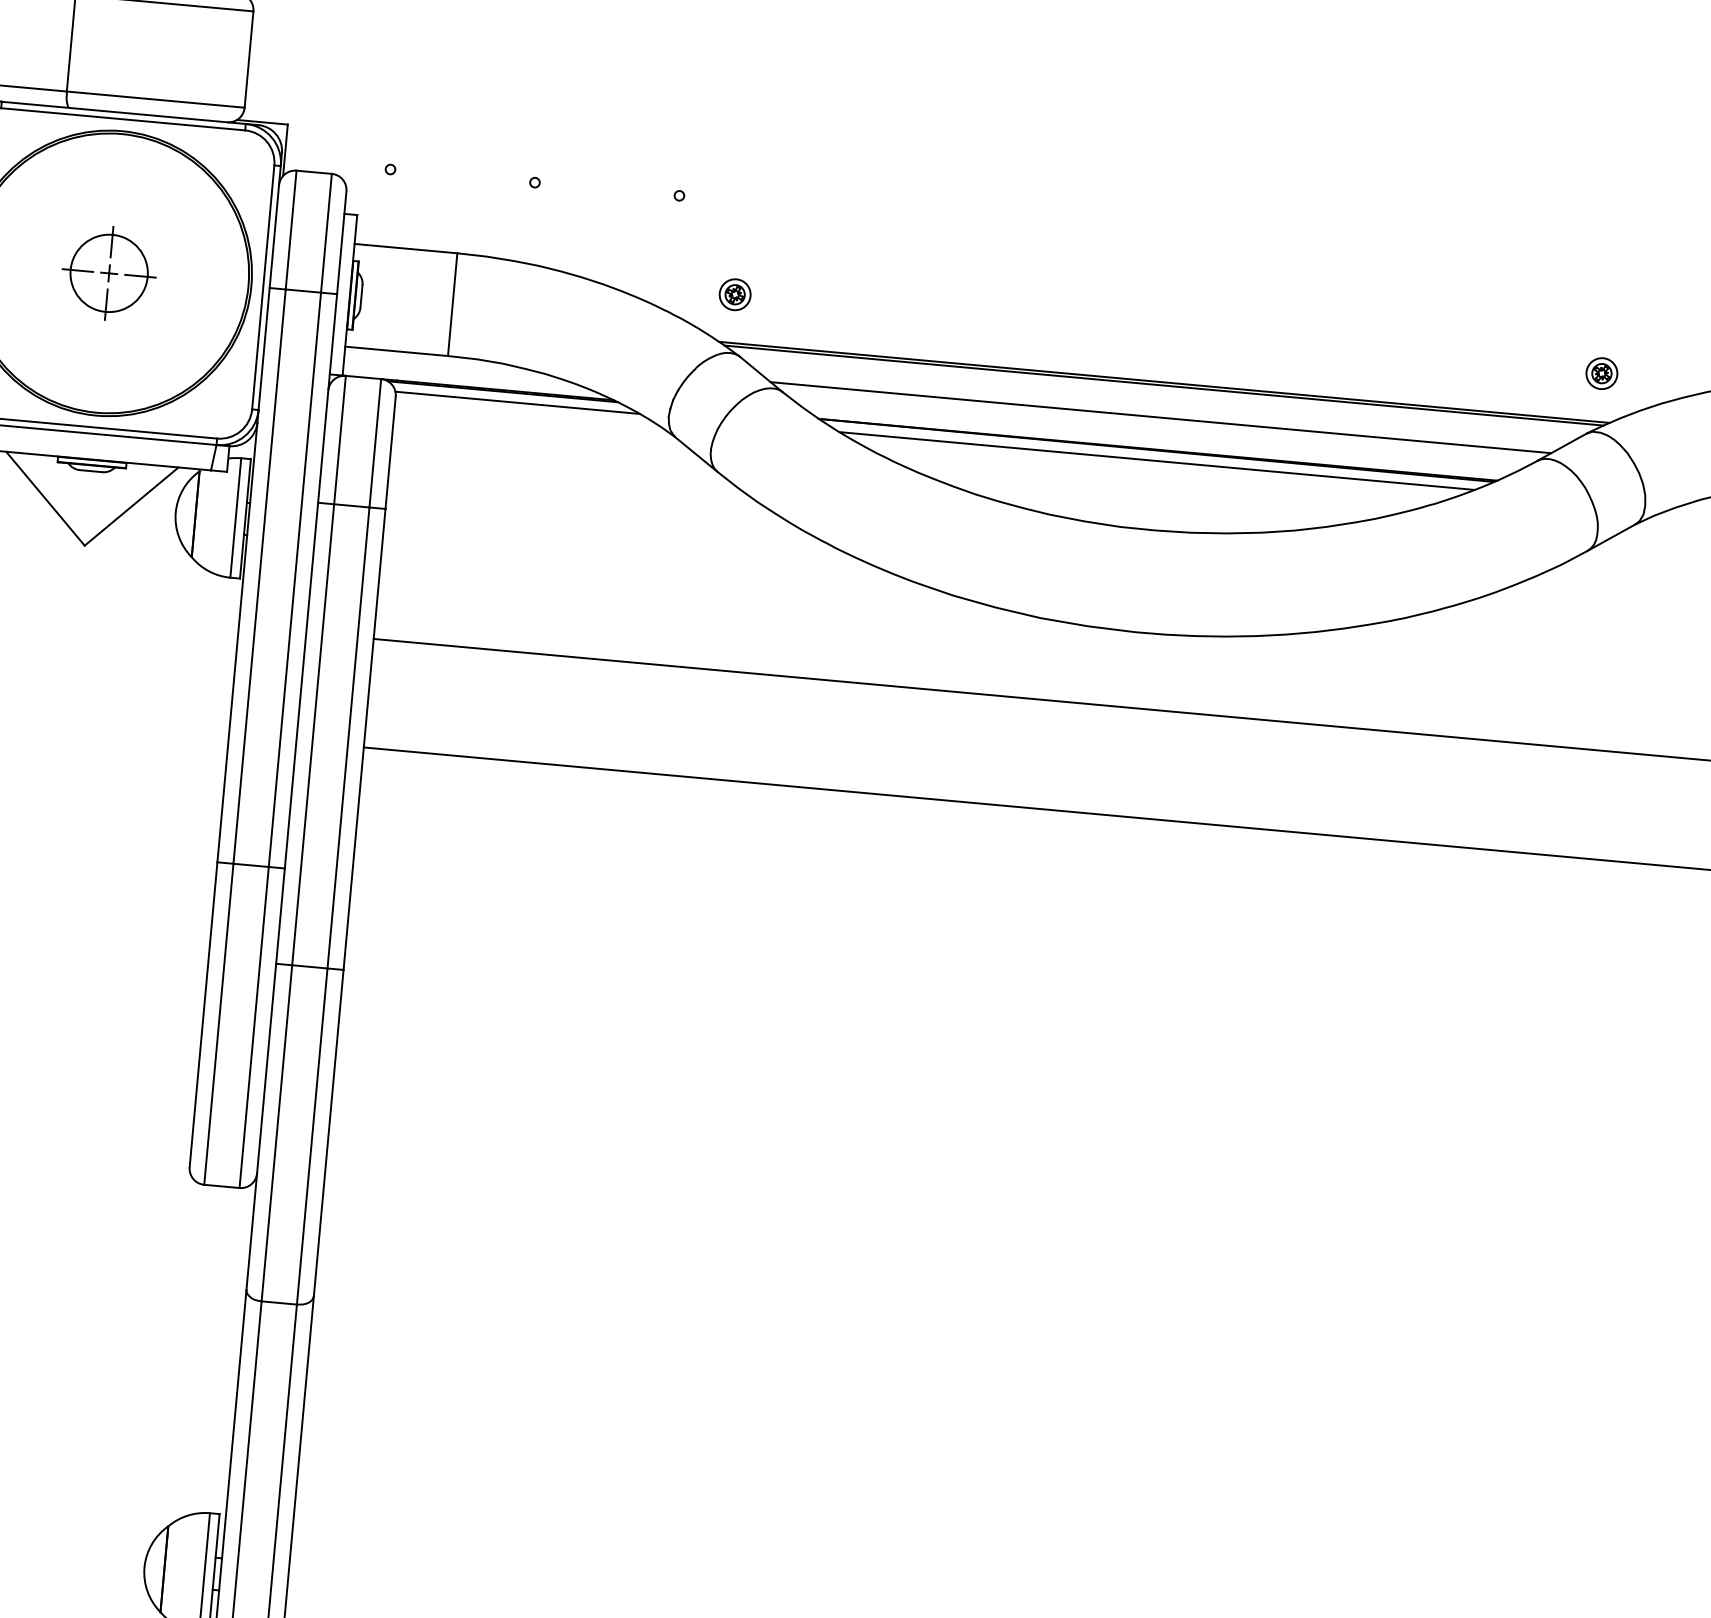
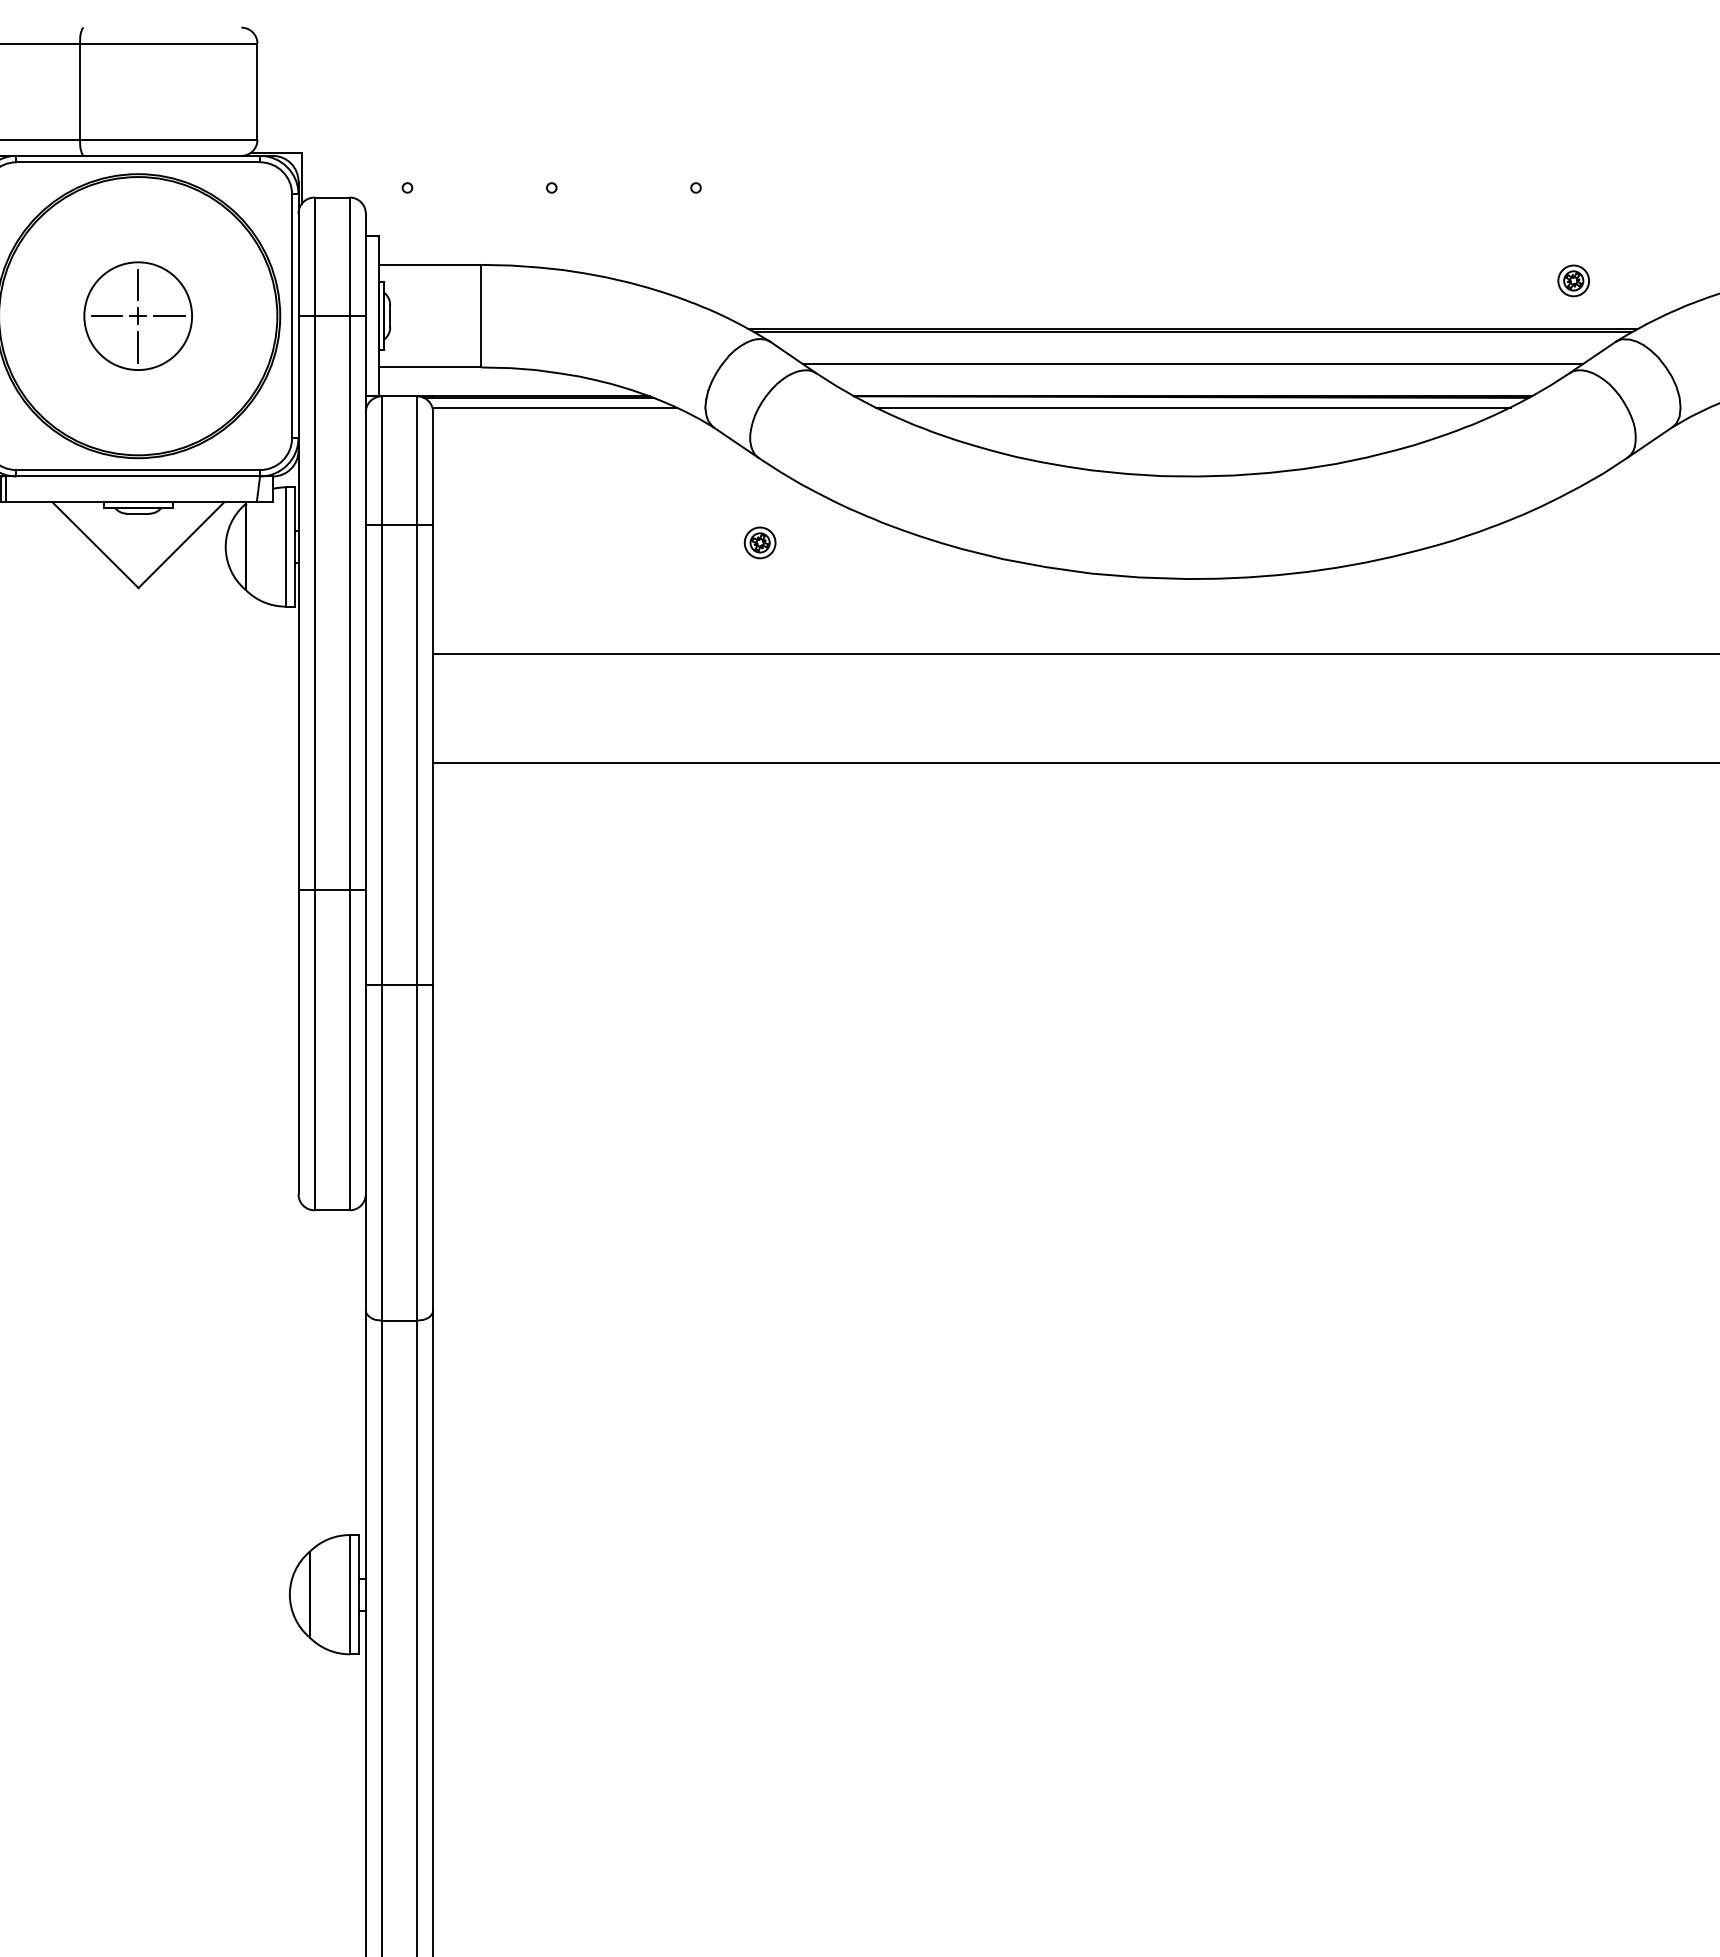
circle: (108, 272) -> (137, 315), size x1.4
part: (734, 294) -> (759, 542), moved
part: (1601, 373) -> (1573, 280), moved

